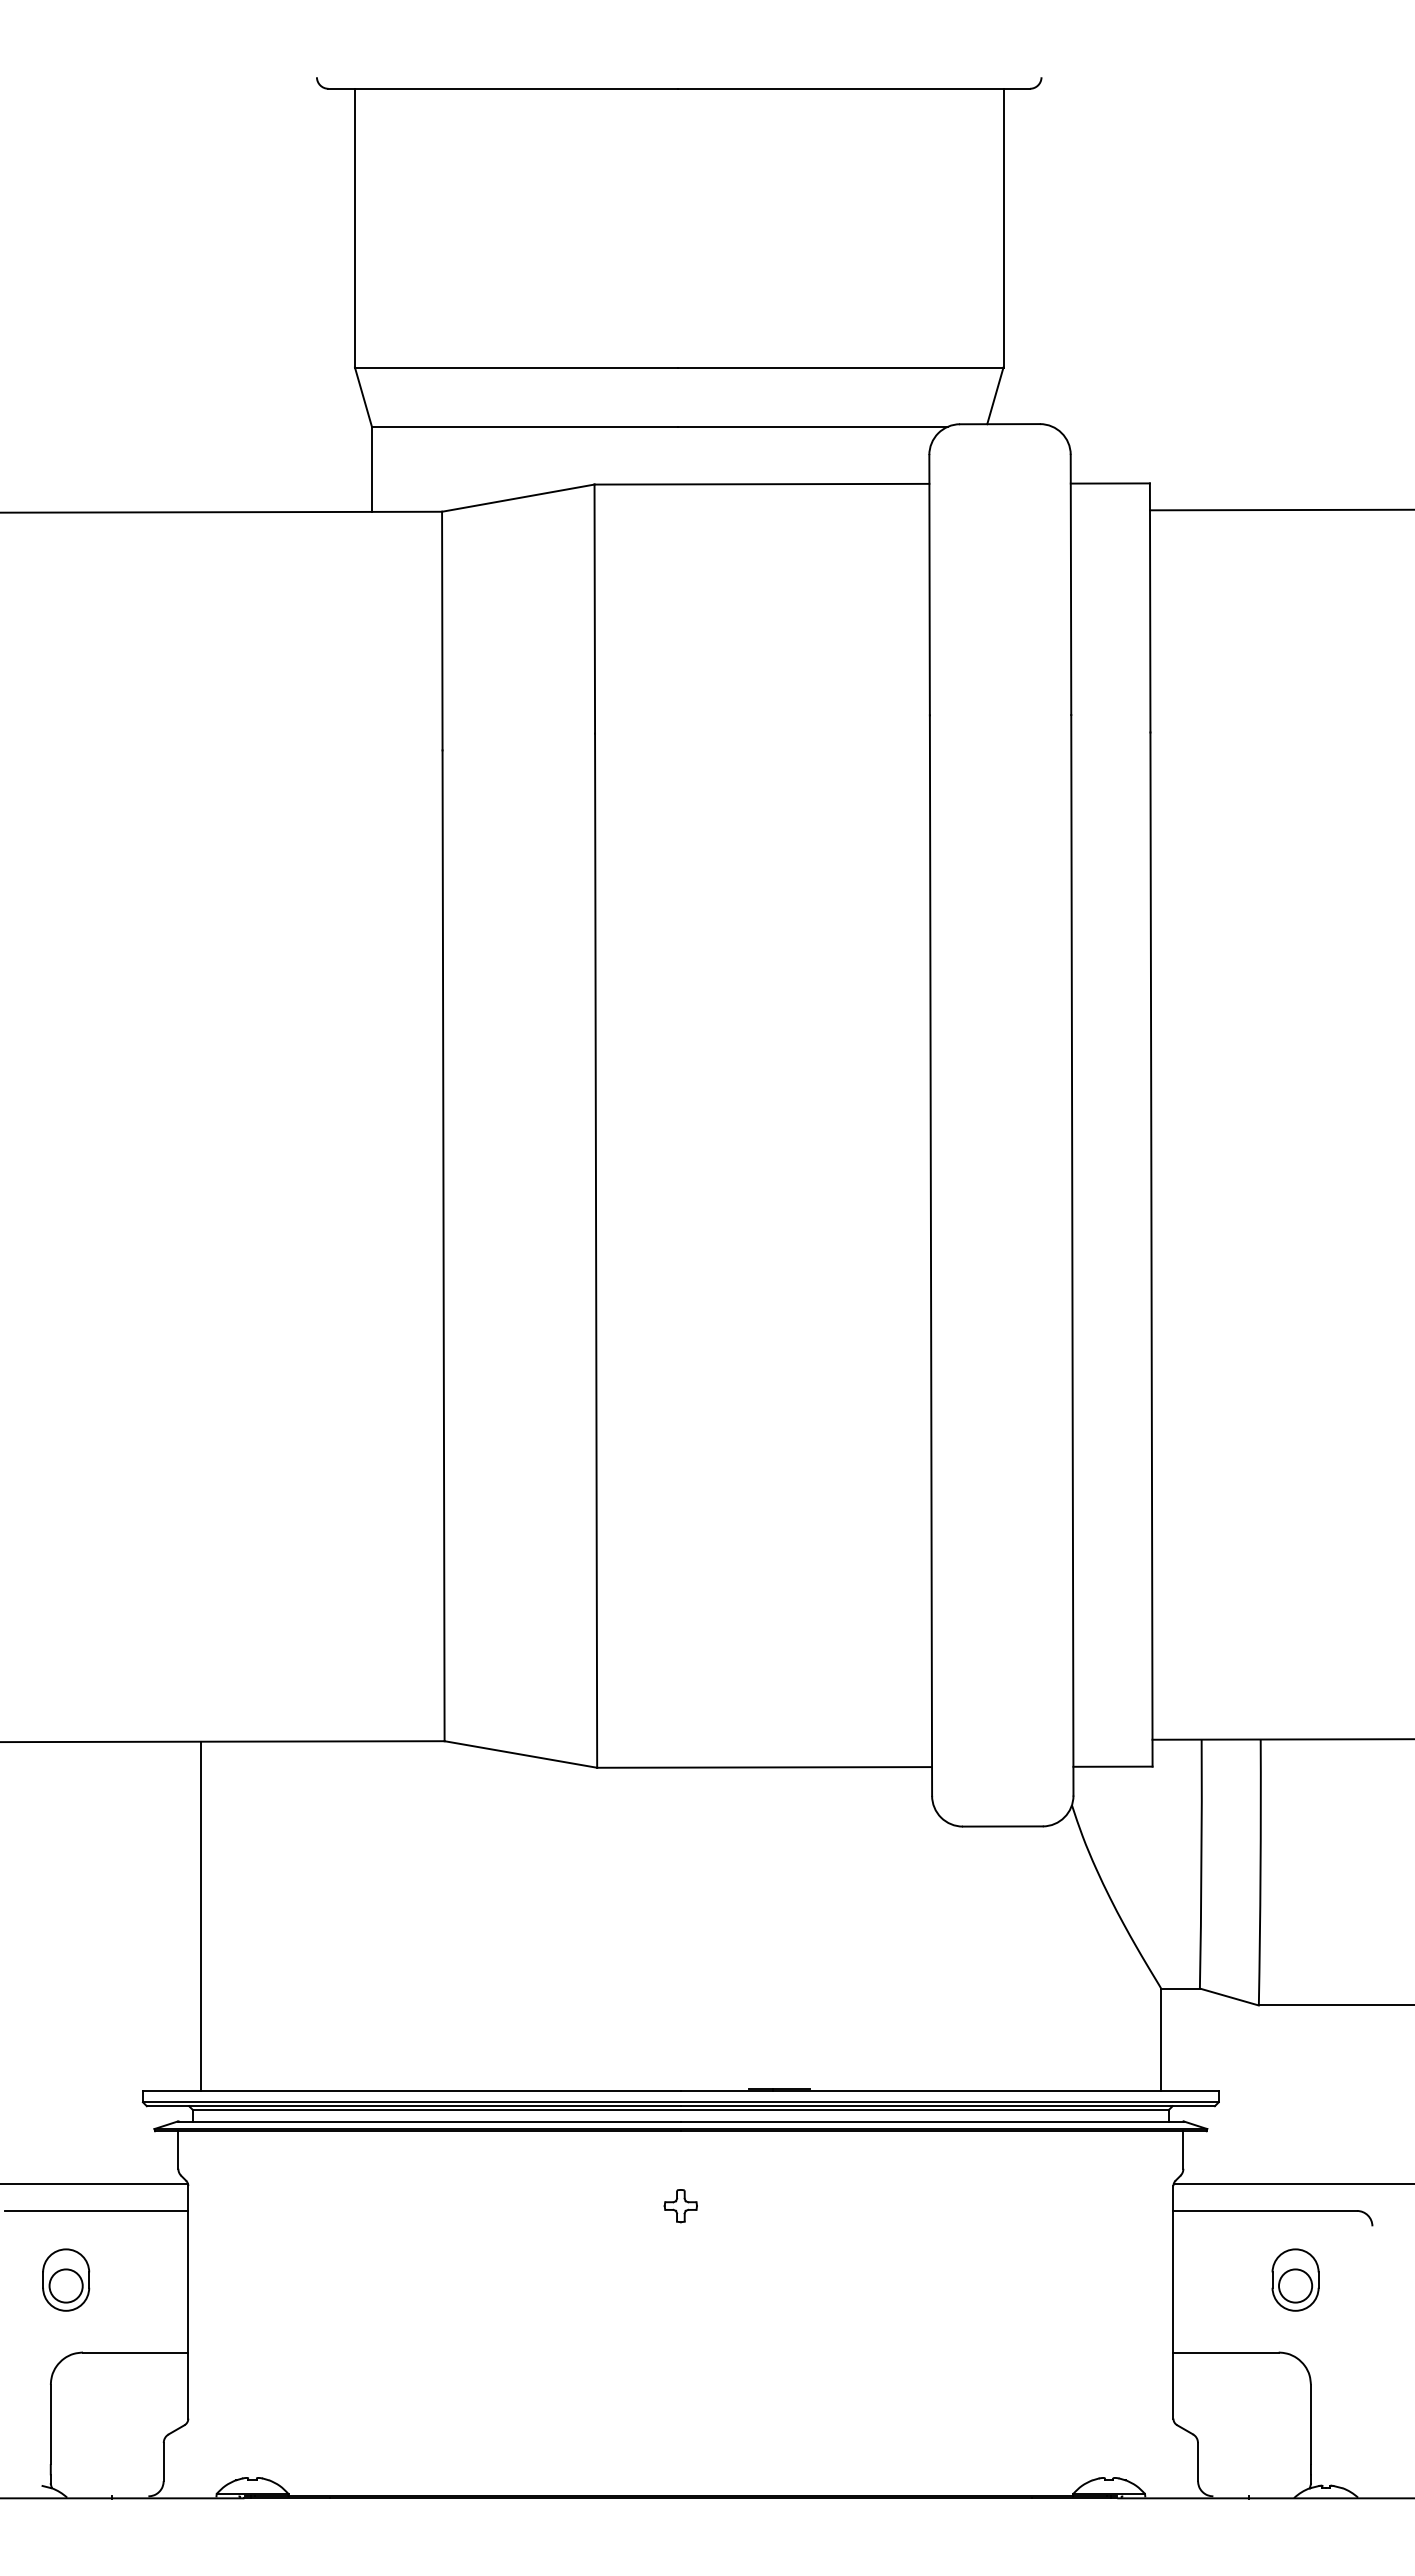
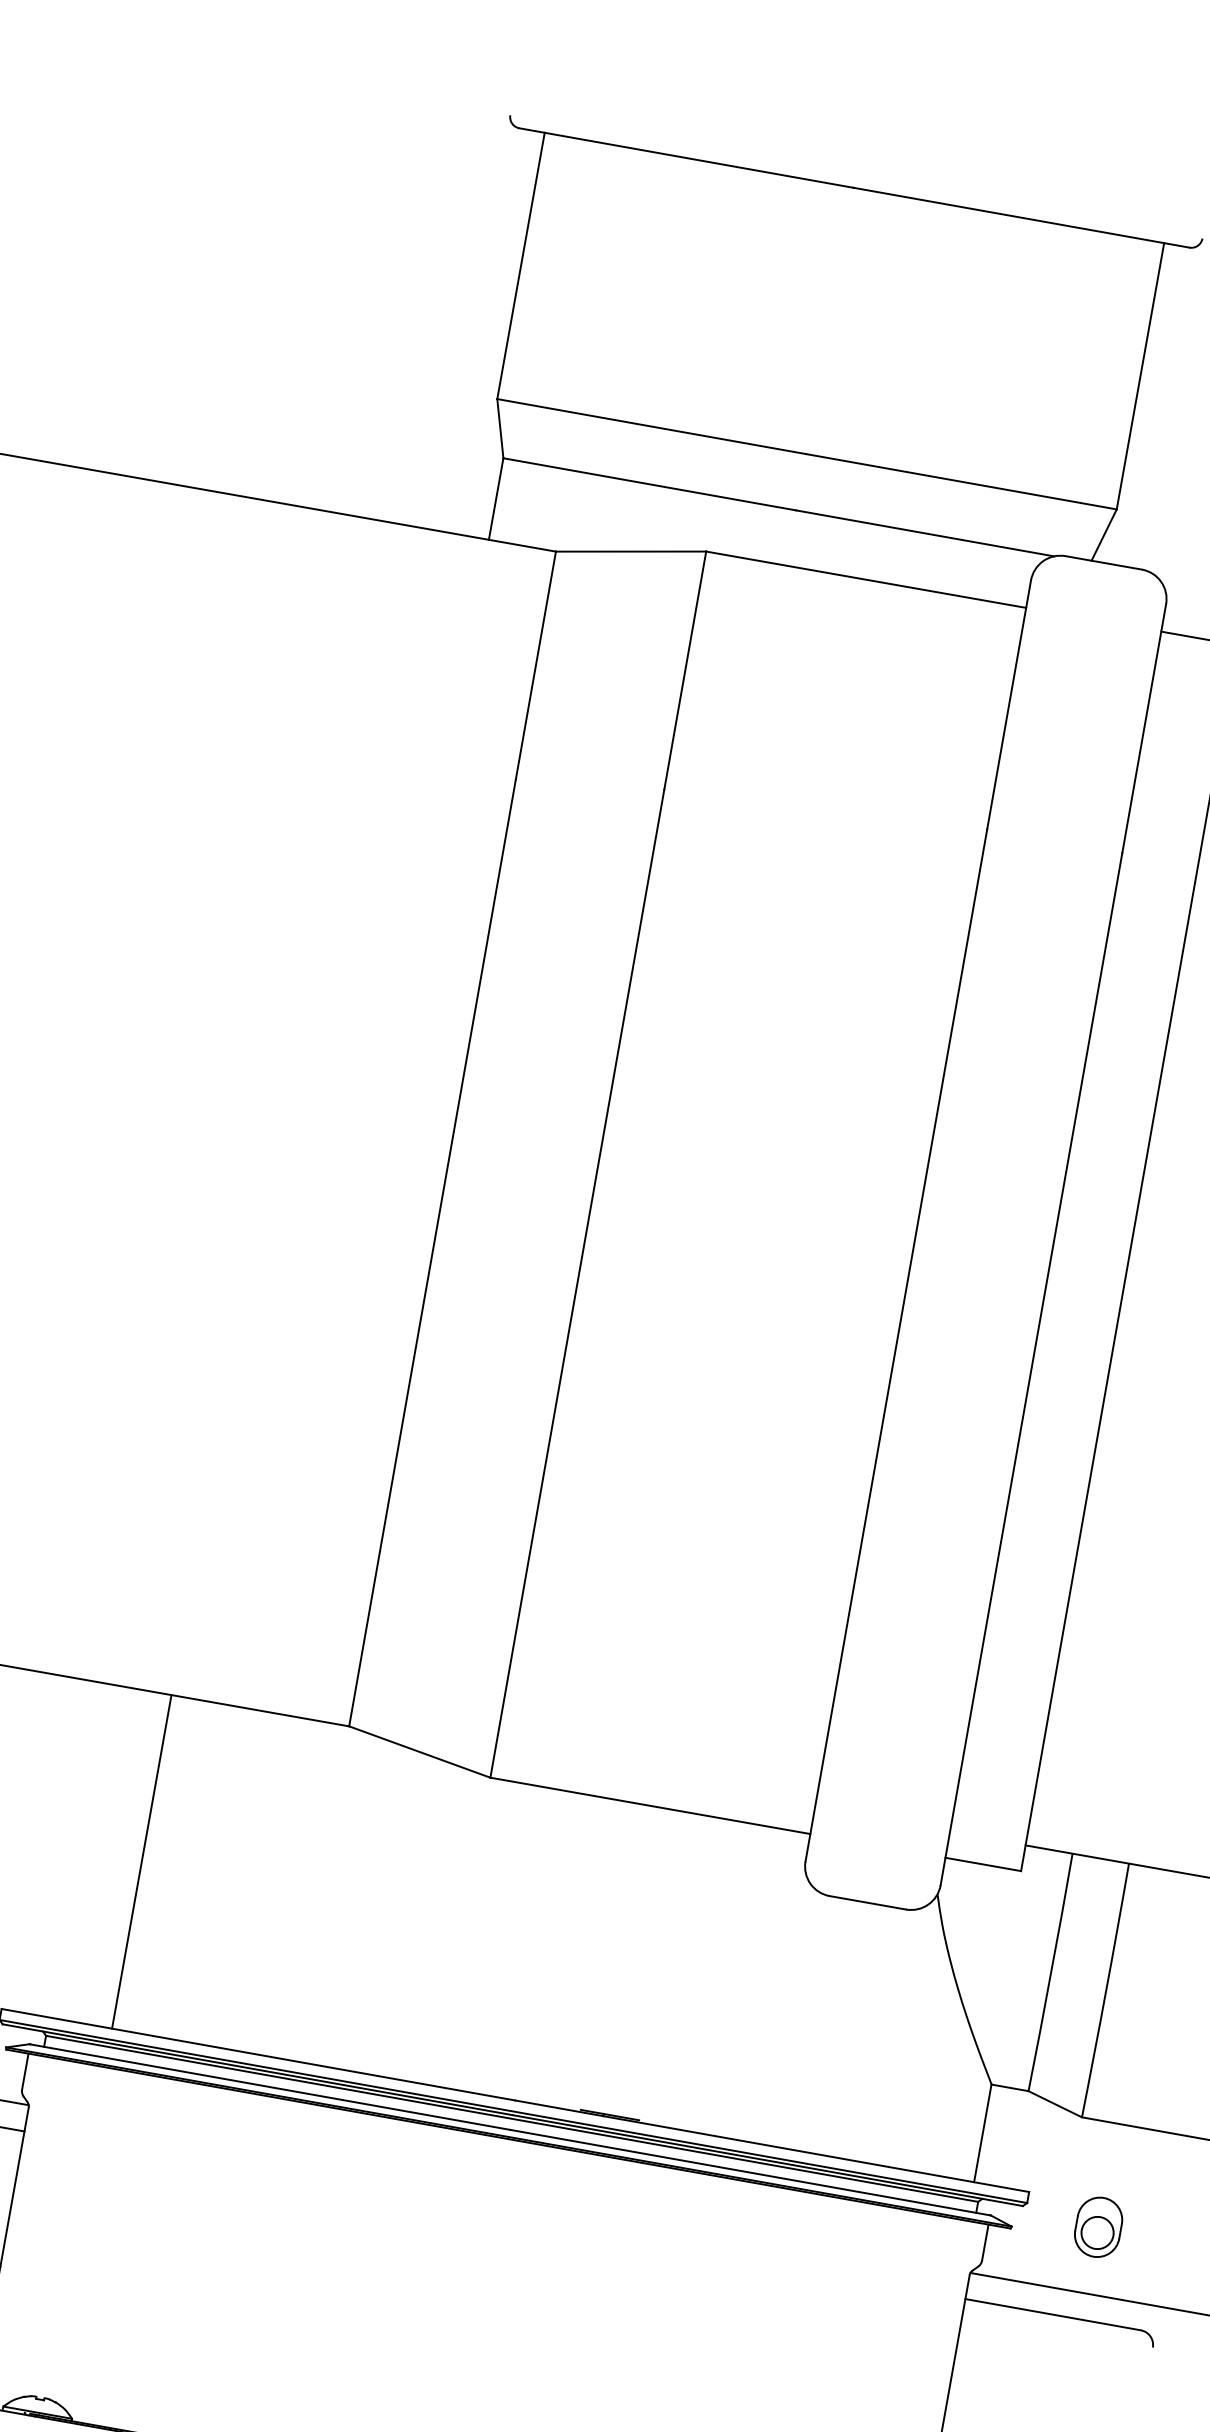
line: (200, 1915) -> (141, 1861), moved
part: (680, 2206) -> (495, 2210), removed
part: (1295, 2279) -> (1098, 2226), moved

